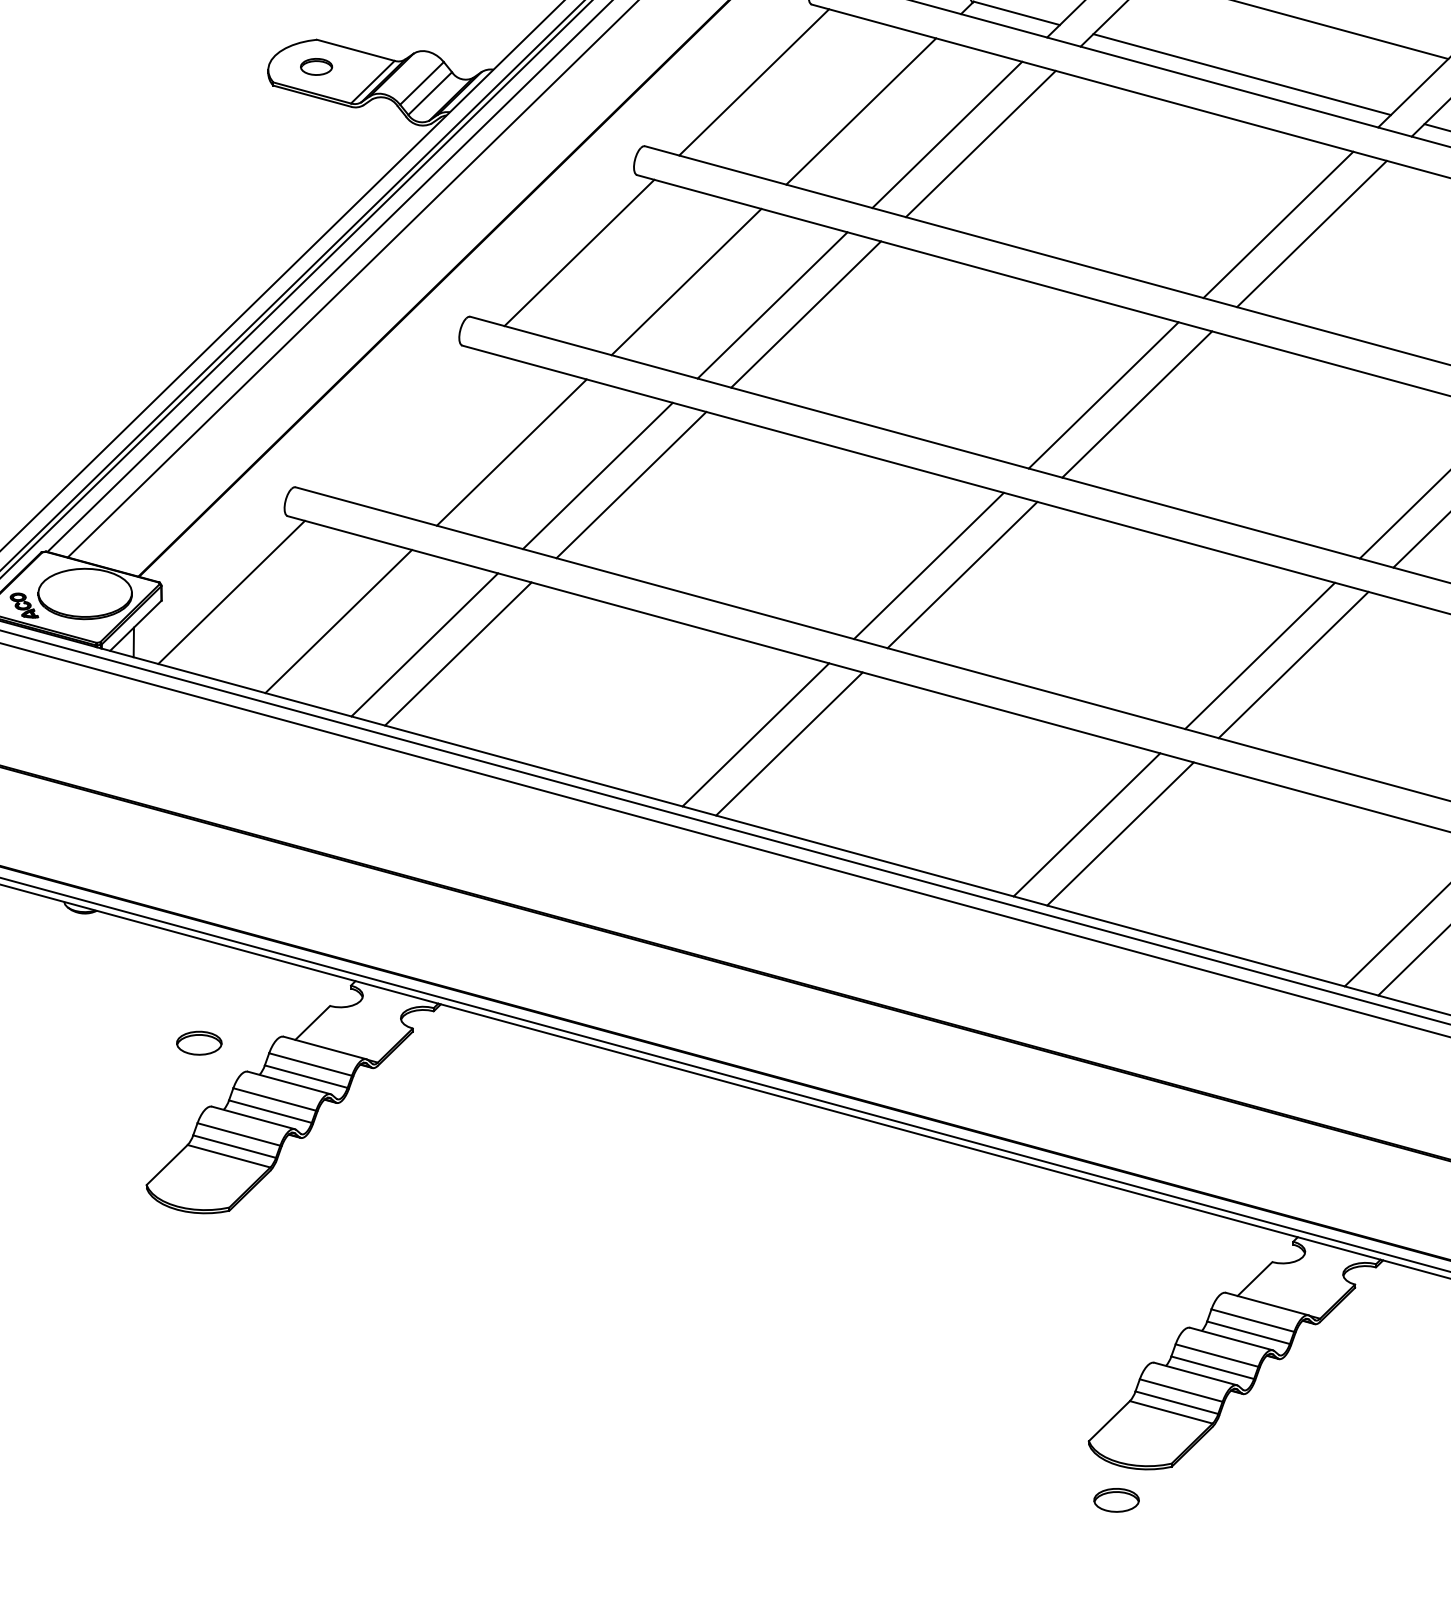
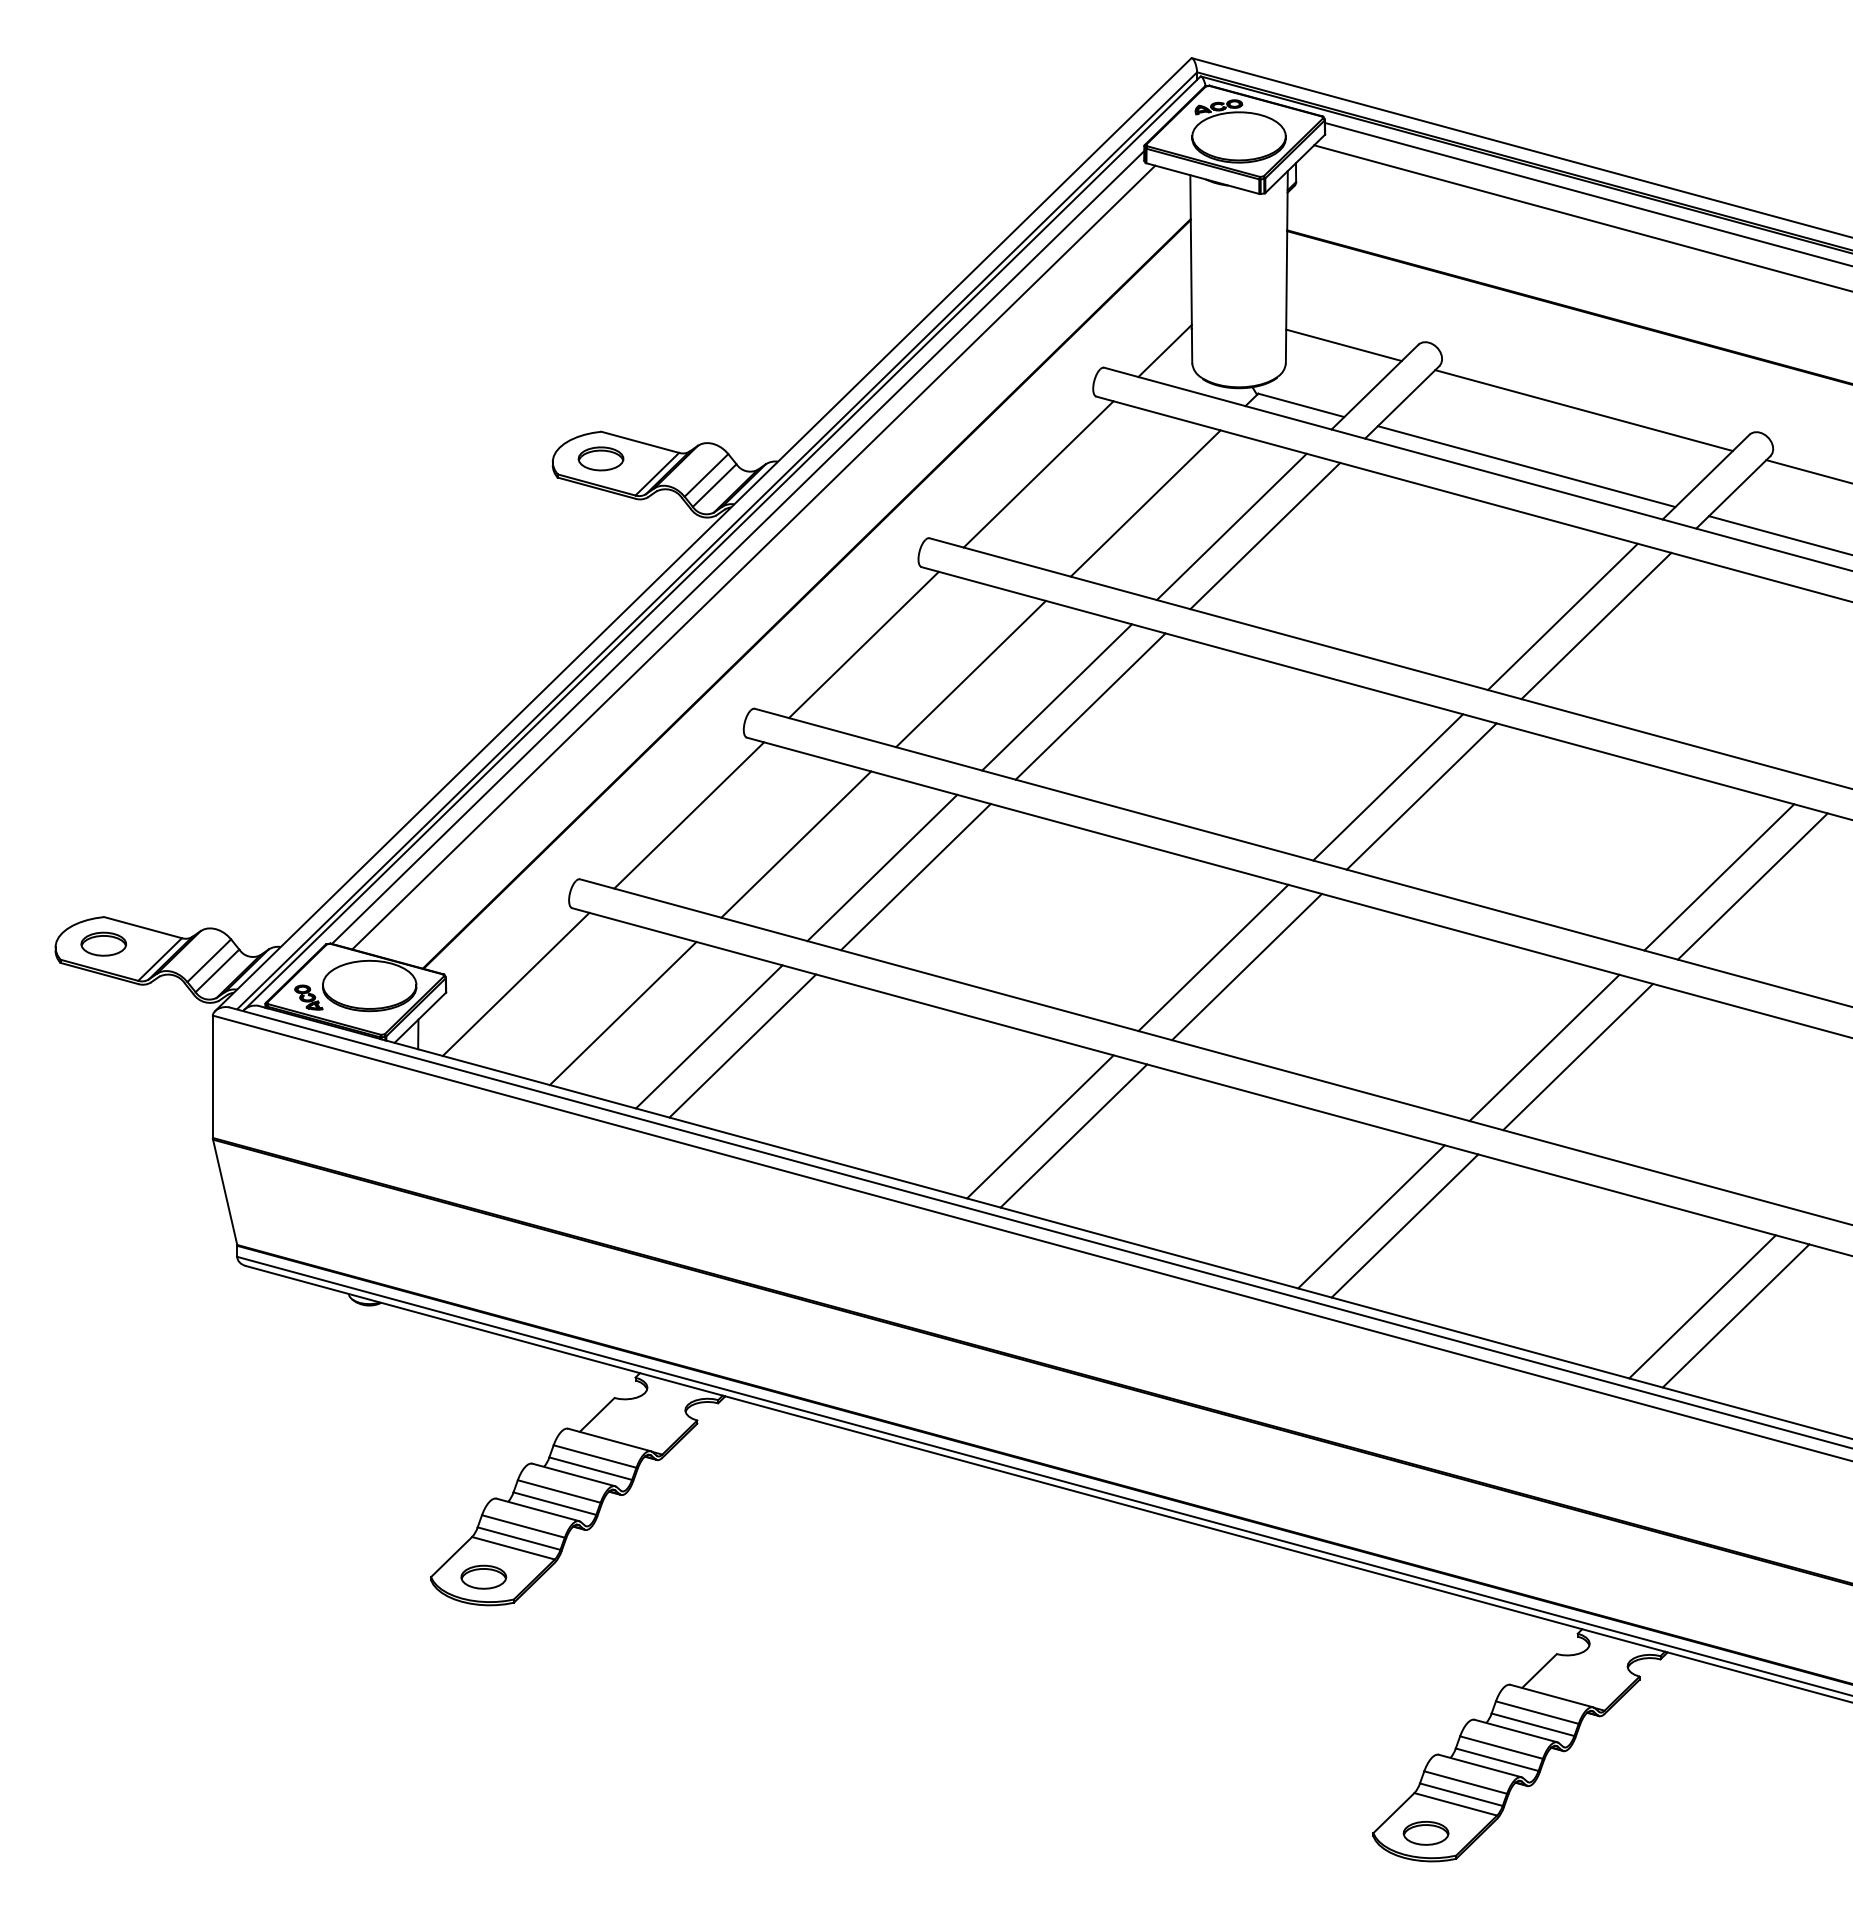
part: (316, 66) -> (600, 458), size x1.43
line: (405, 423) -> (689, 815), added
part: (199, 1042) -> (483, 1576), moved
part: (1116, 1500) -> (1425, 1833), moved

